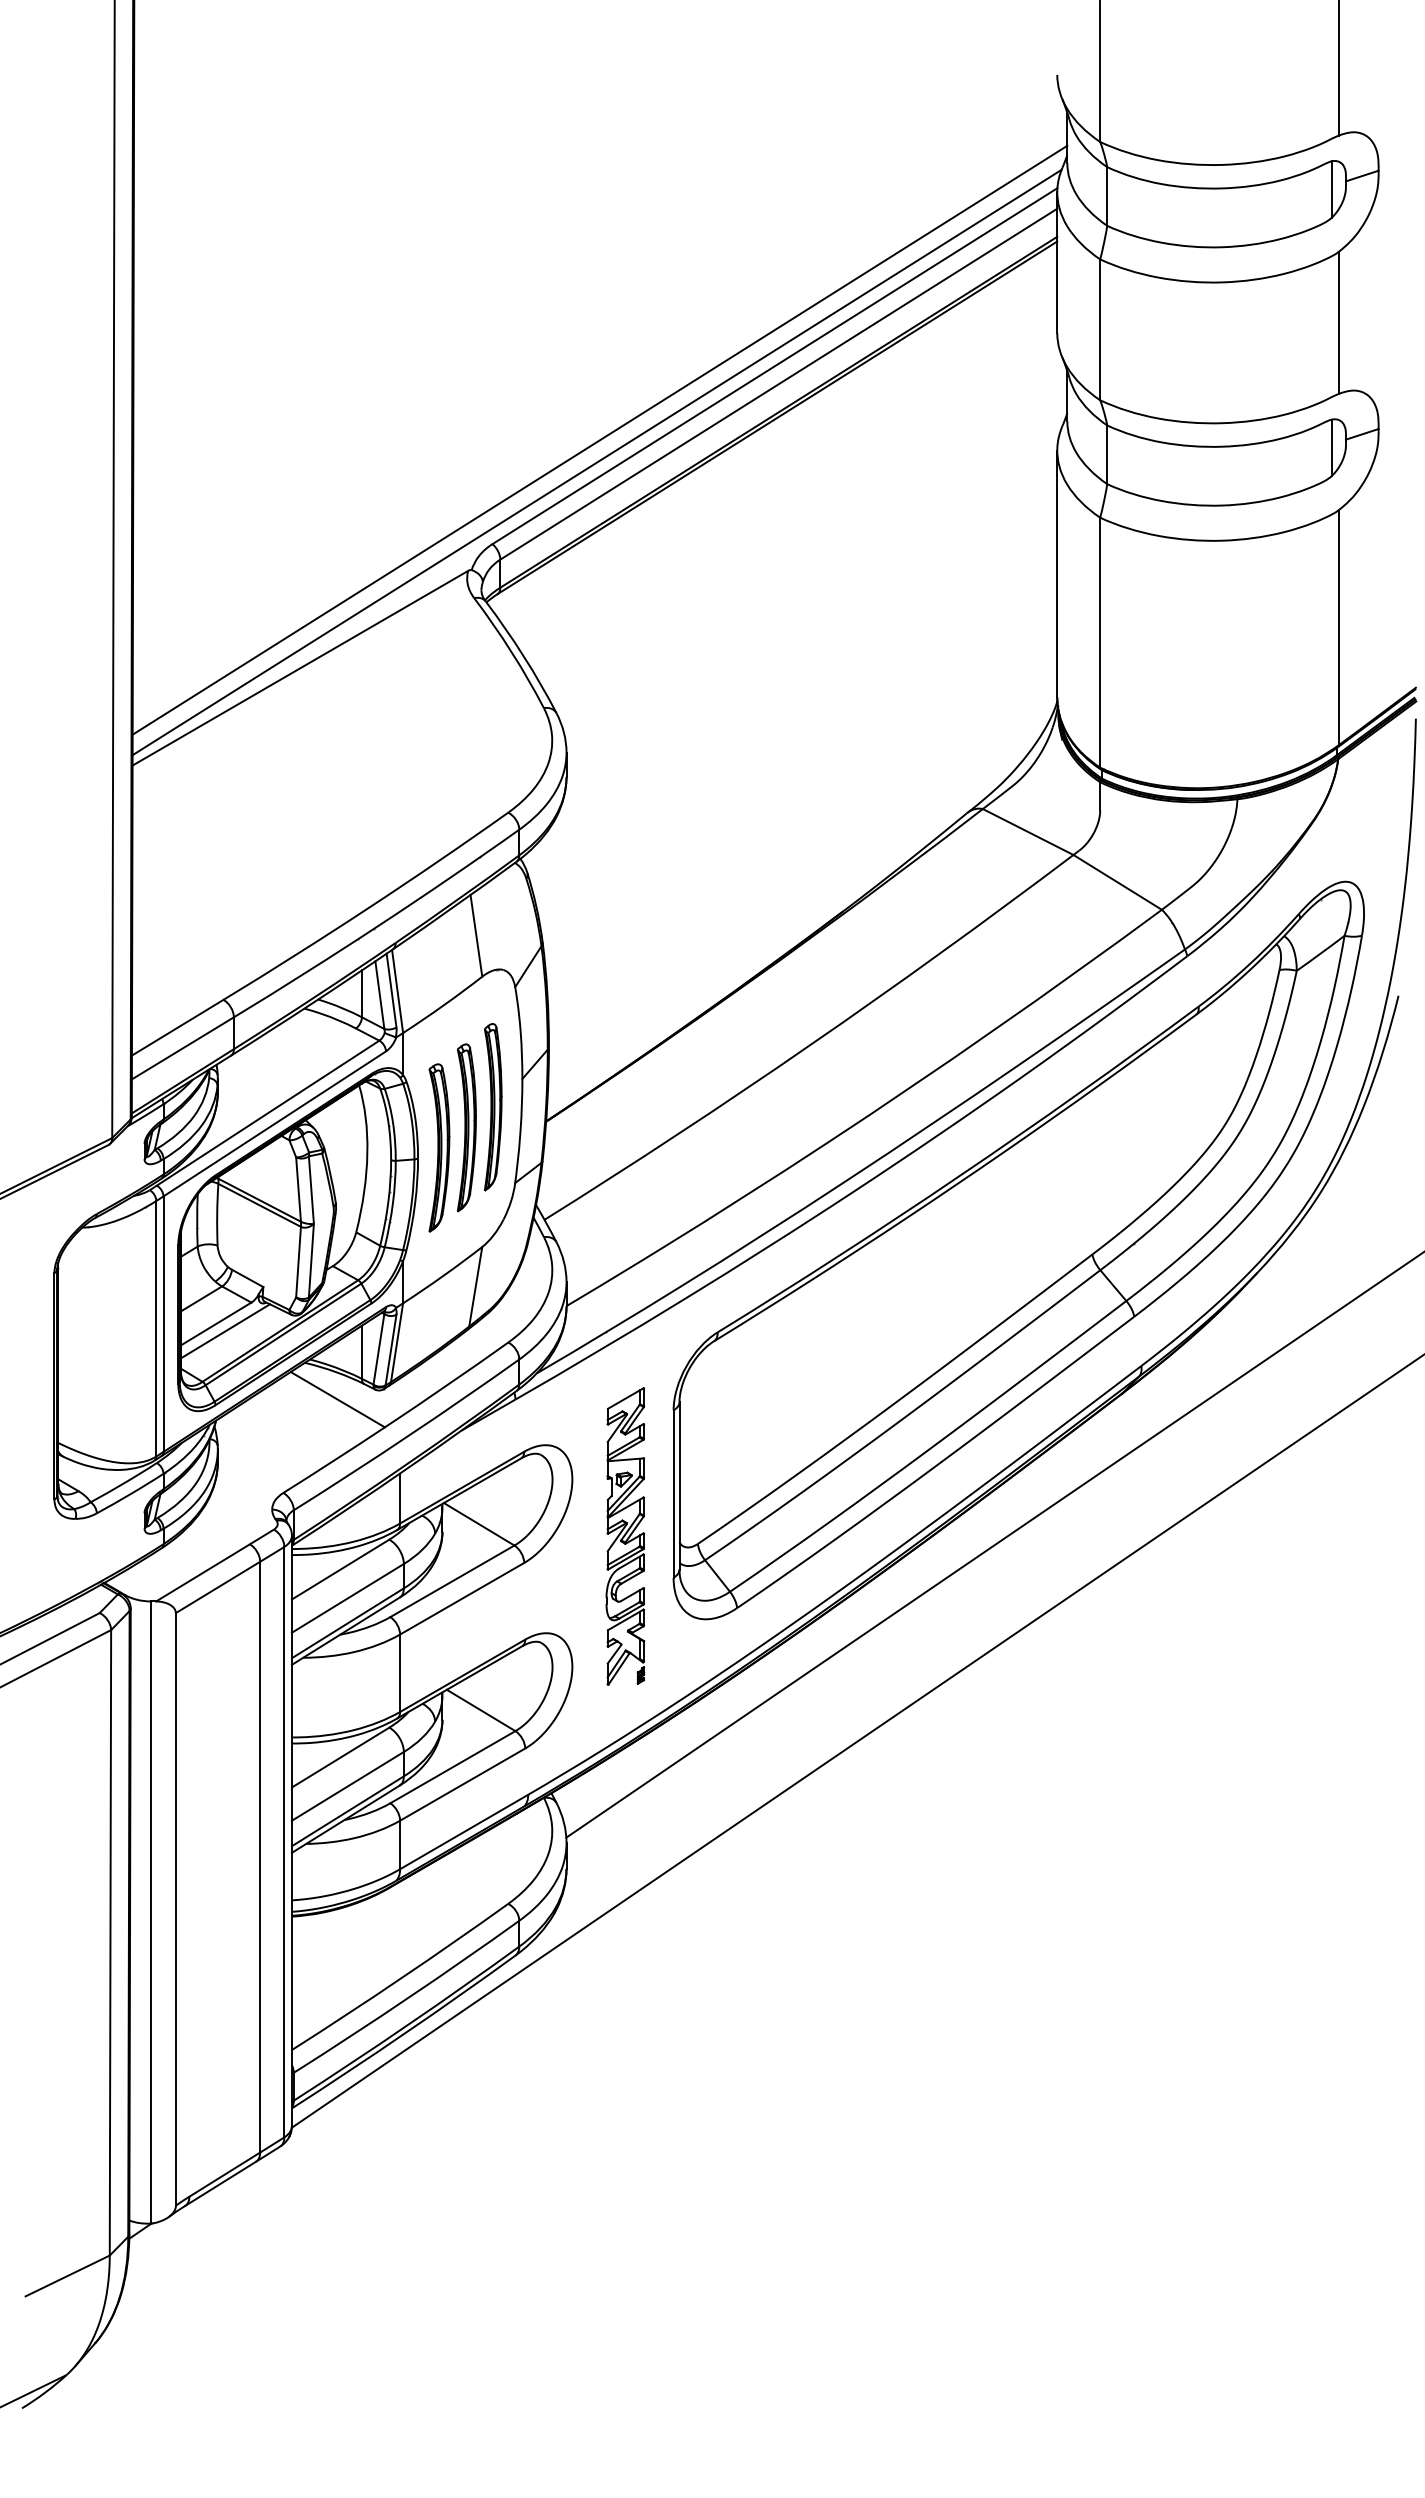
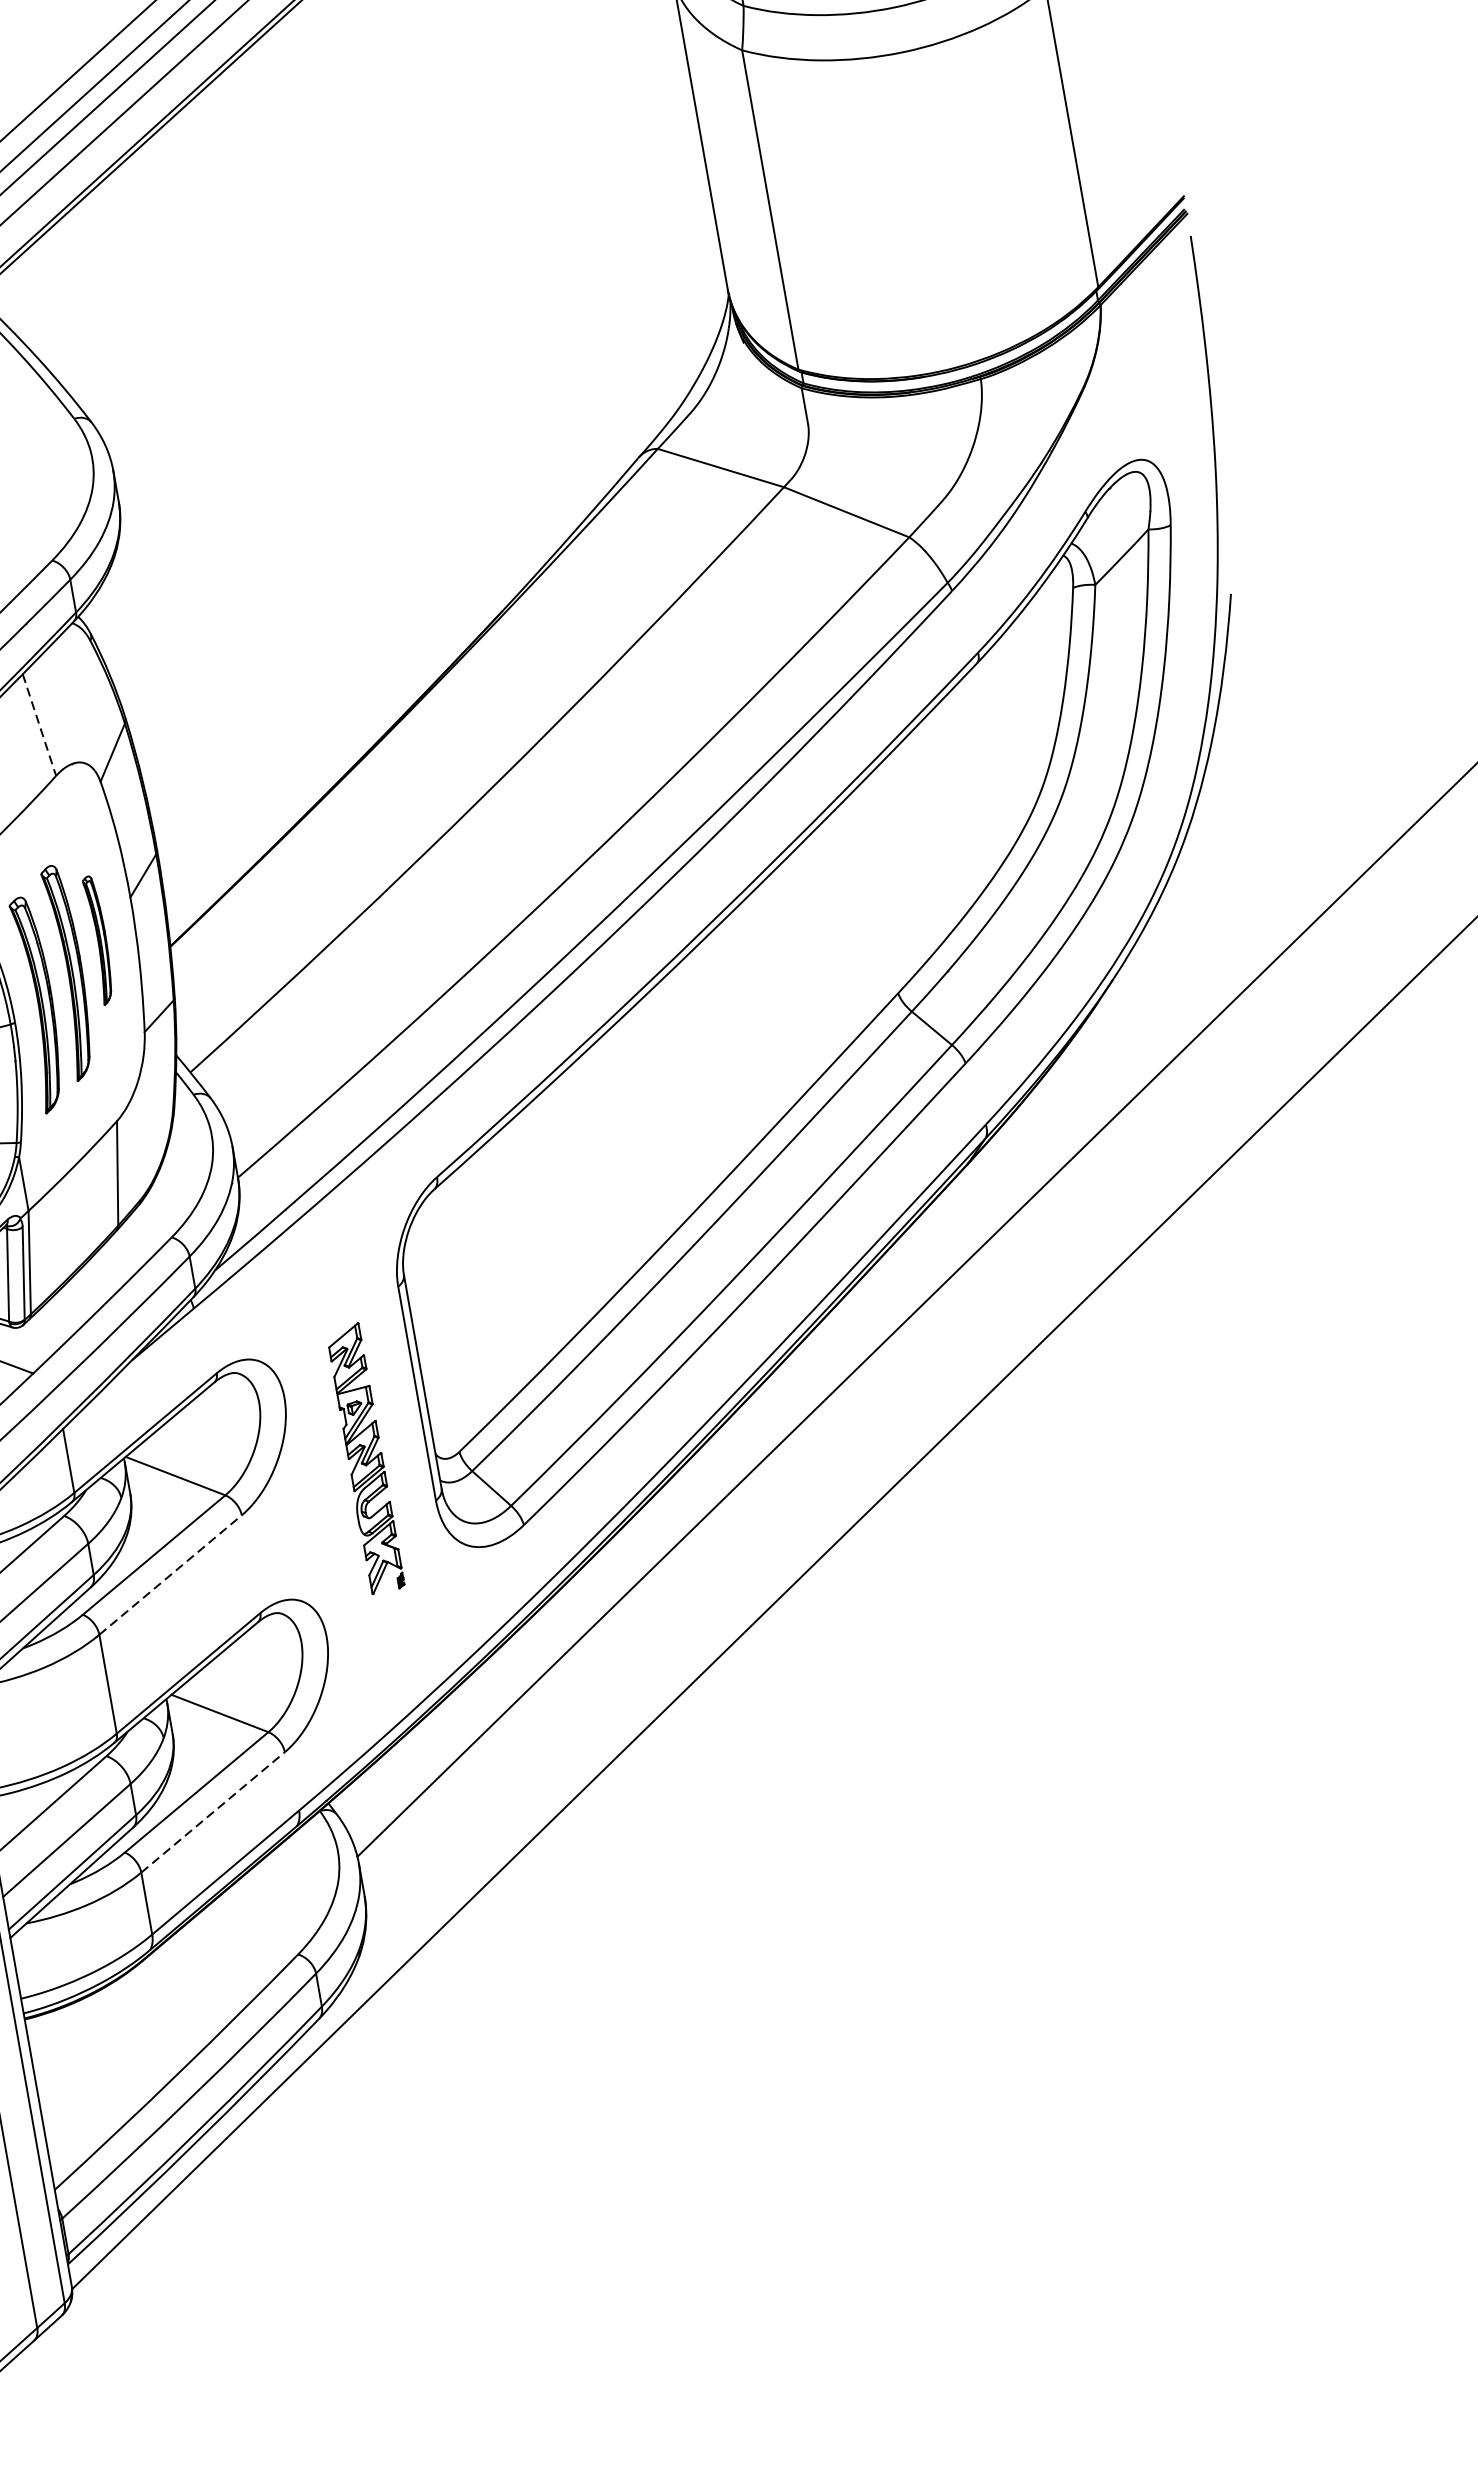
line: (476, 936) -> (39, 725), solid -> dashed
part: (493, 1107) -> (99, 940), size x0.6
part: (625, 1536) -> (365, 1458), size x0.7
line: (462, 1598) -> (170, 1574), solid -> dashed
line: (463, 1784) -> (214, 1812), solid -> dashed

